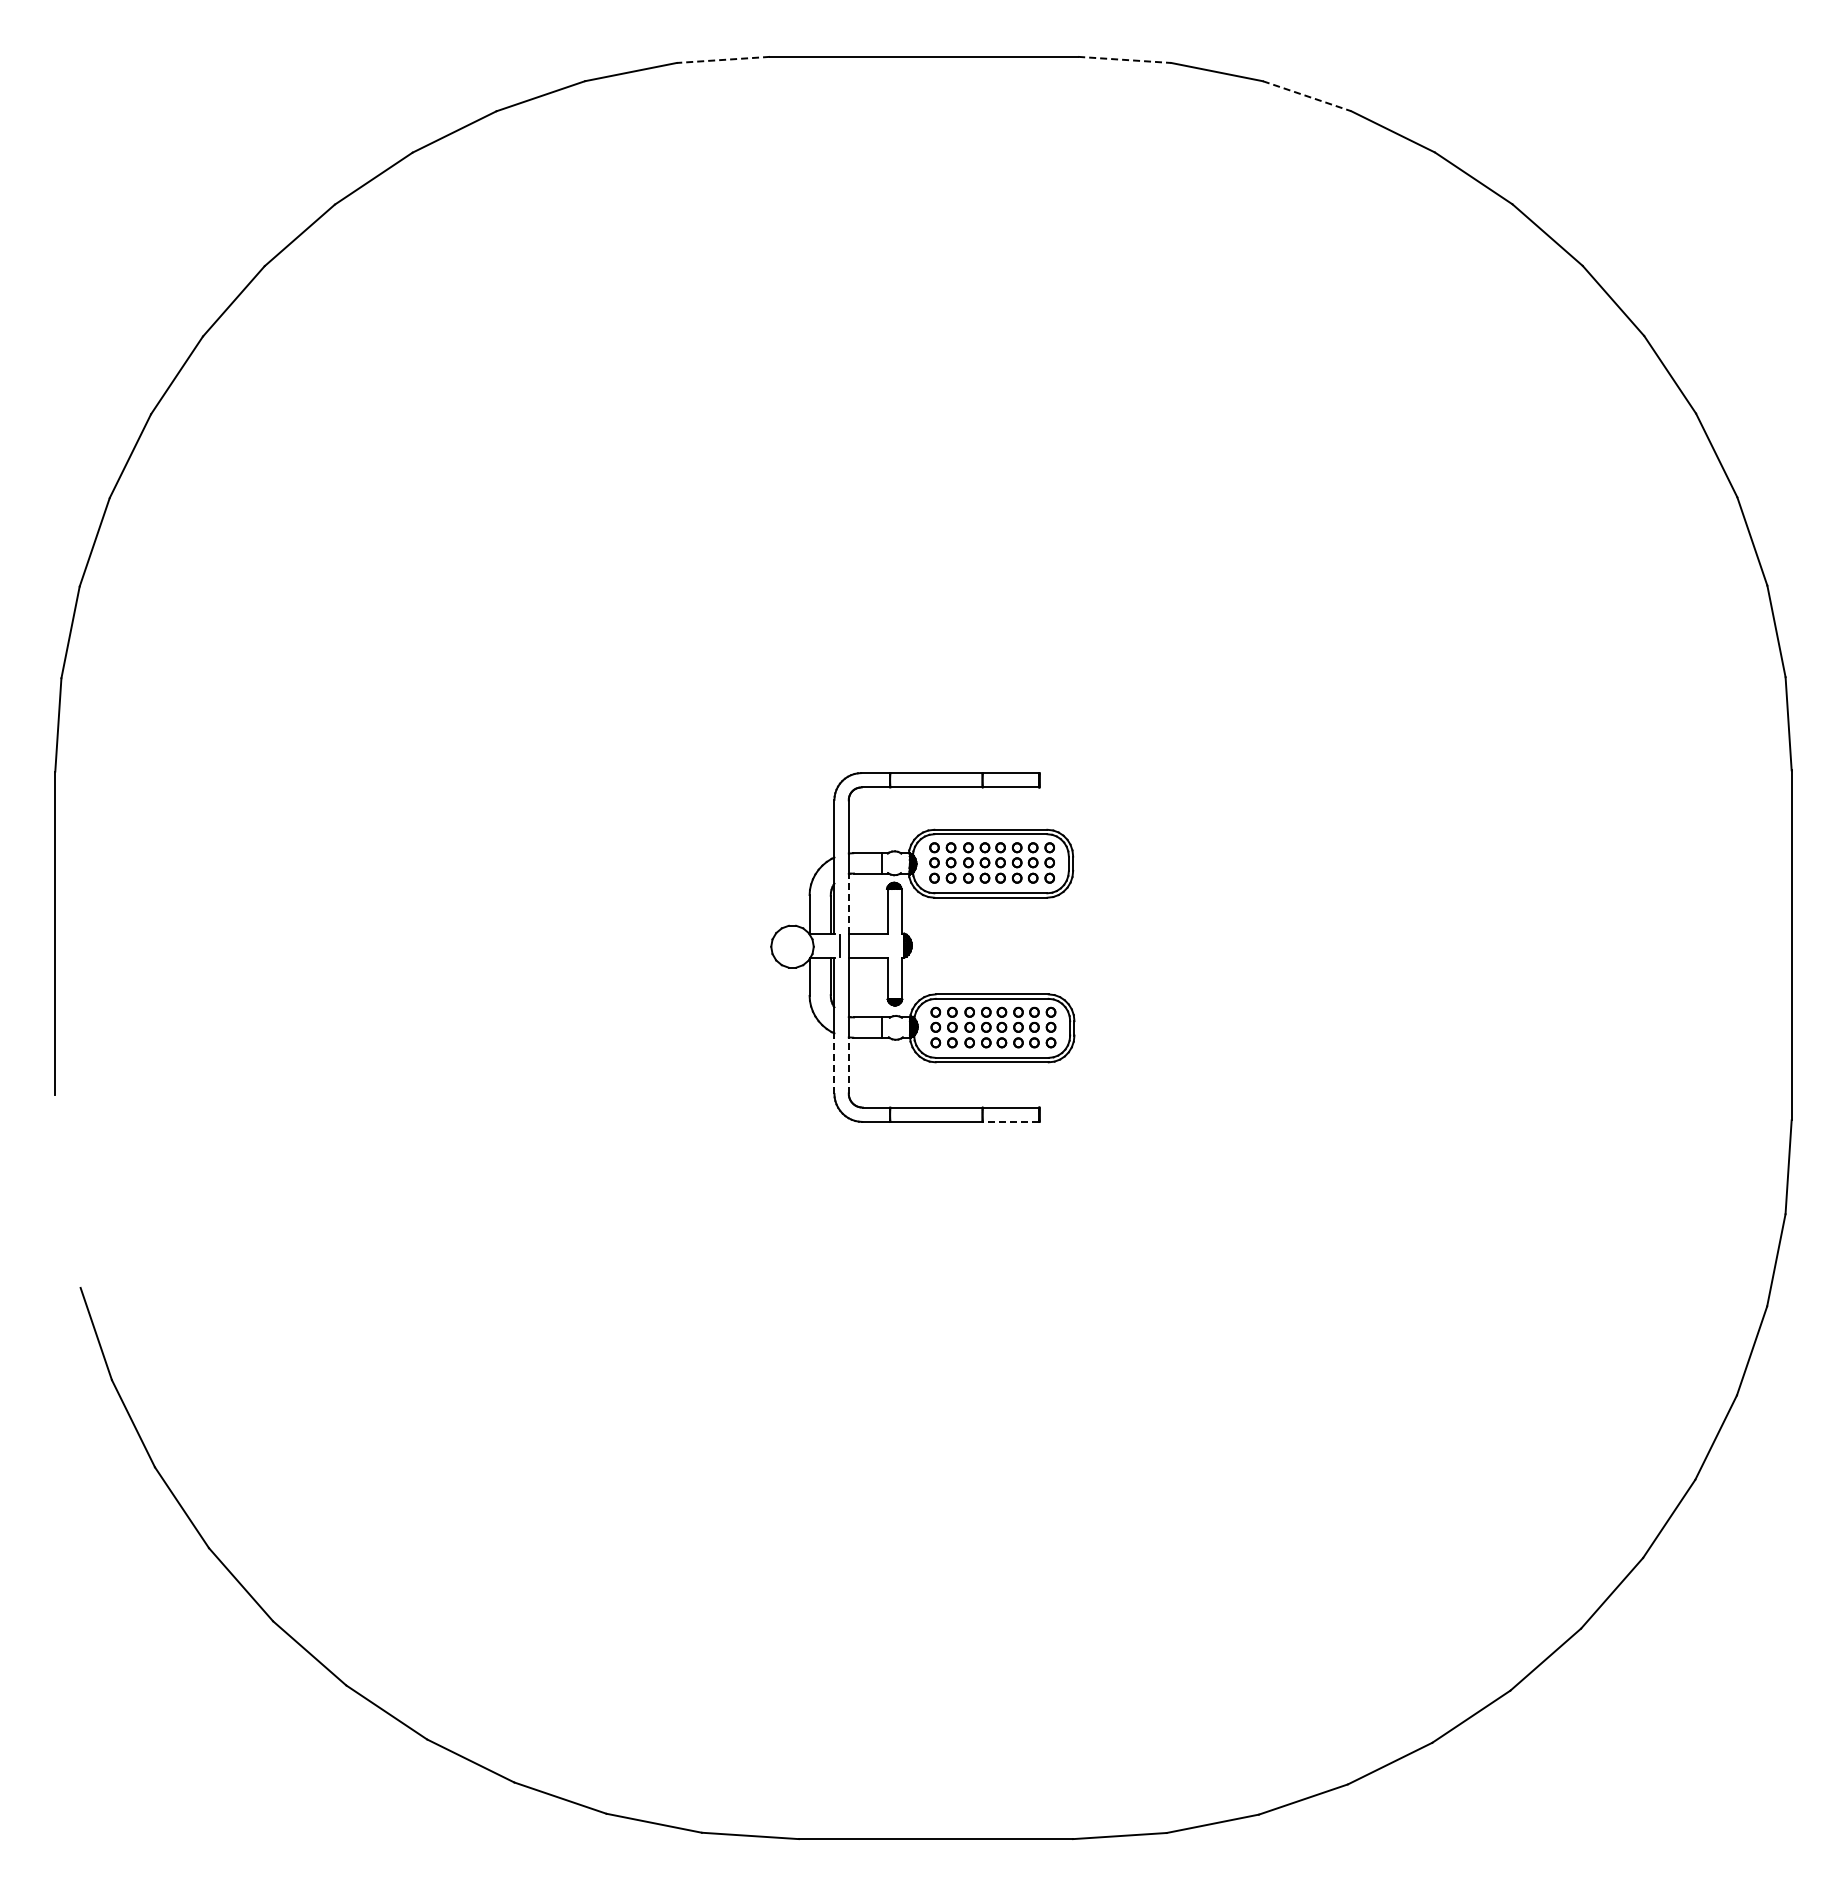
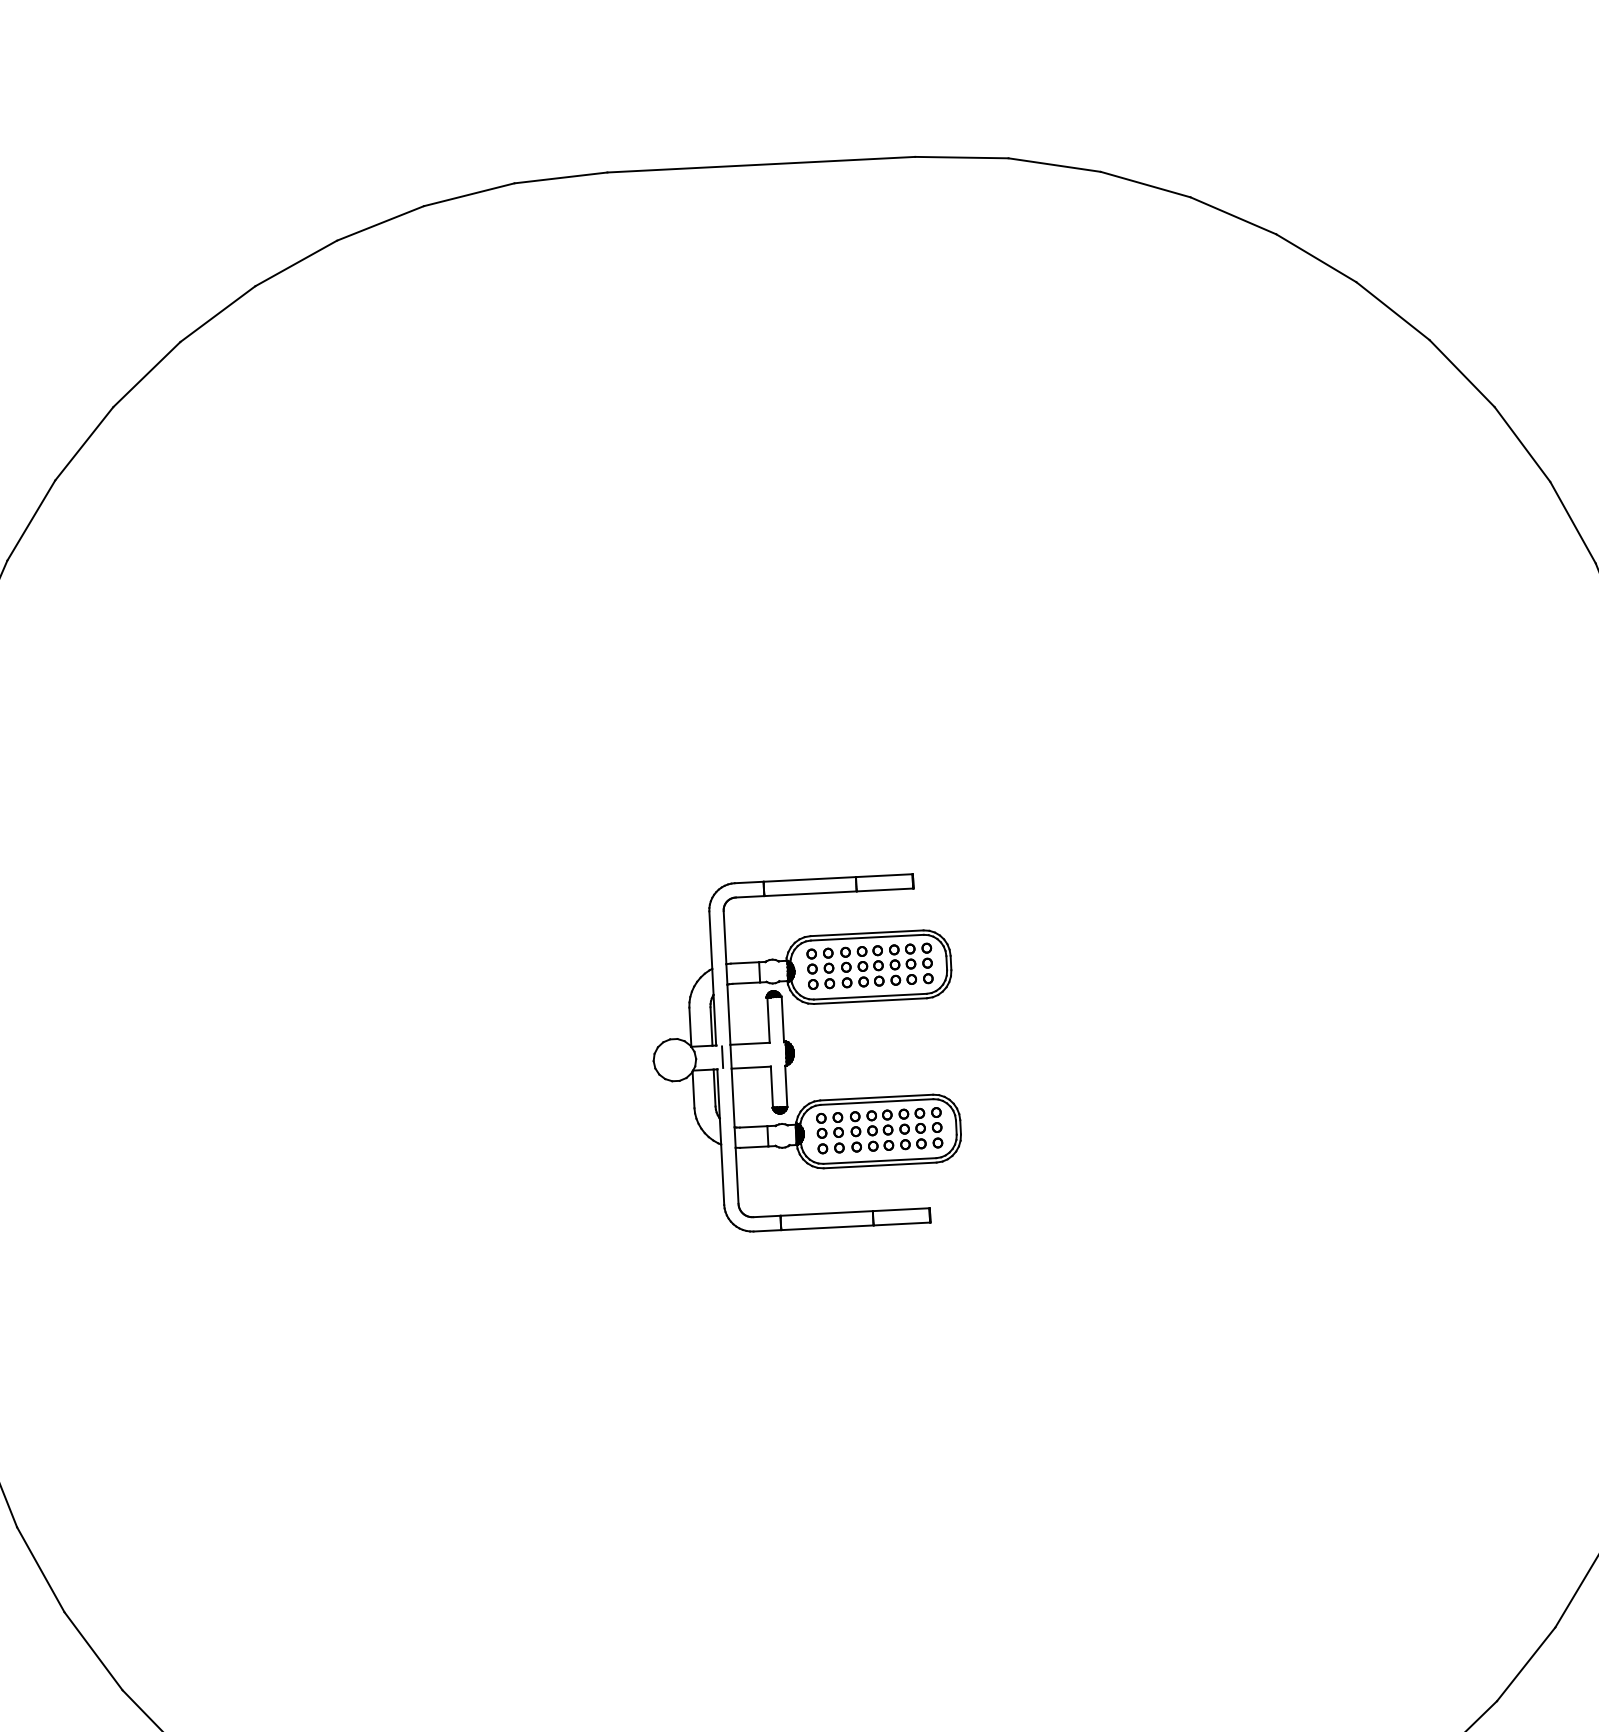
line: (723, 59) -> (561, 177), dashed -> solid
line: (1124, 59) -> (961, 157), dashed -> solid
line: (1307, 96) -> (1146, 184), dashed -> solid
line: (848, 903) -> (728, 1014), dashed -> solid
line: (834, 1063) -> (722, 1174), dashed -> solid
line: (848, 1064) -> (736, 1174), dashed -> solid
line: (1010, 1121) -> (901, 1223), dashed -> solid

